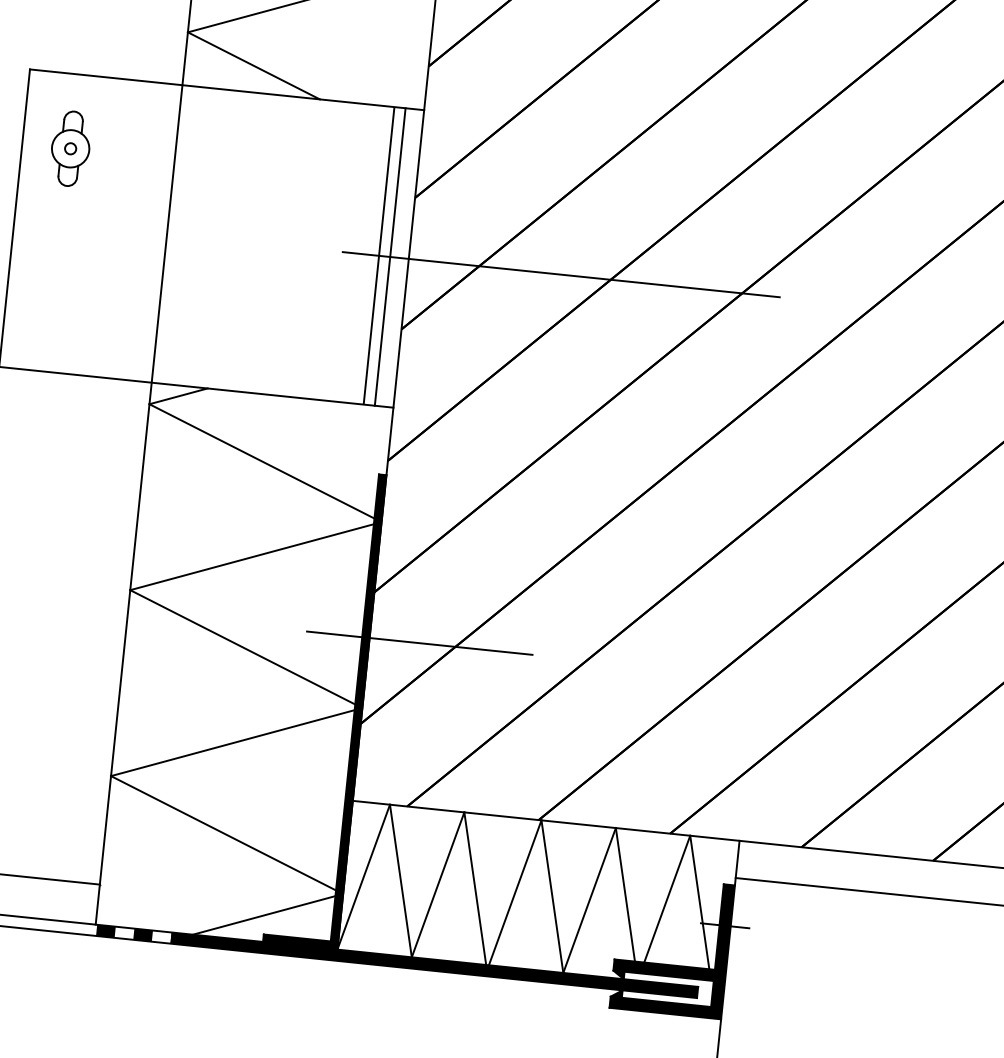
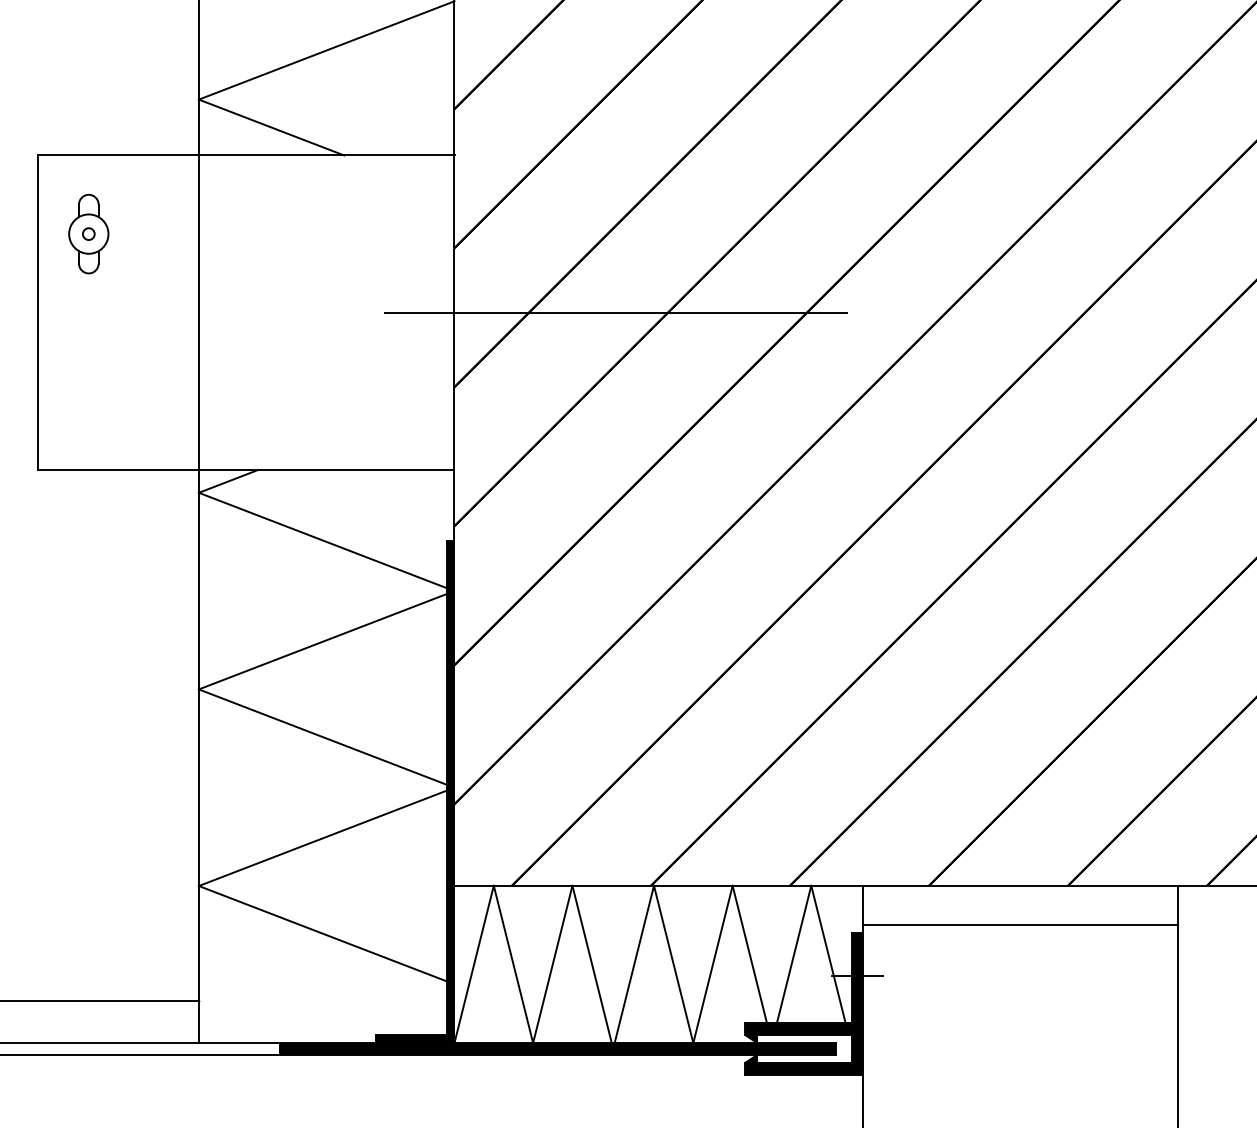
line: (379, 255) -> (423, 312), removed
line: (389, 256) -> (434, 312), removed
line: (419, 643) -> (507, 713), removed
line: (263, 915) -> (373, 1015), removed
fill: (106, 930) -> (210, 1048), removed
fill: (143, 934) -> (249, 1048), removed

